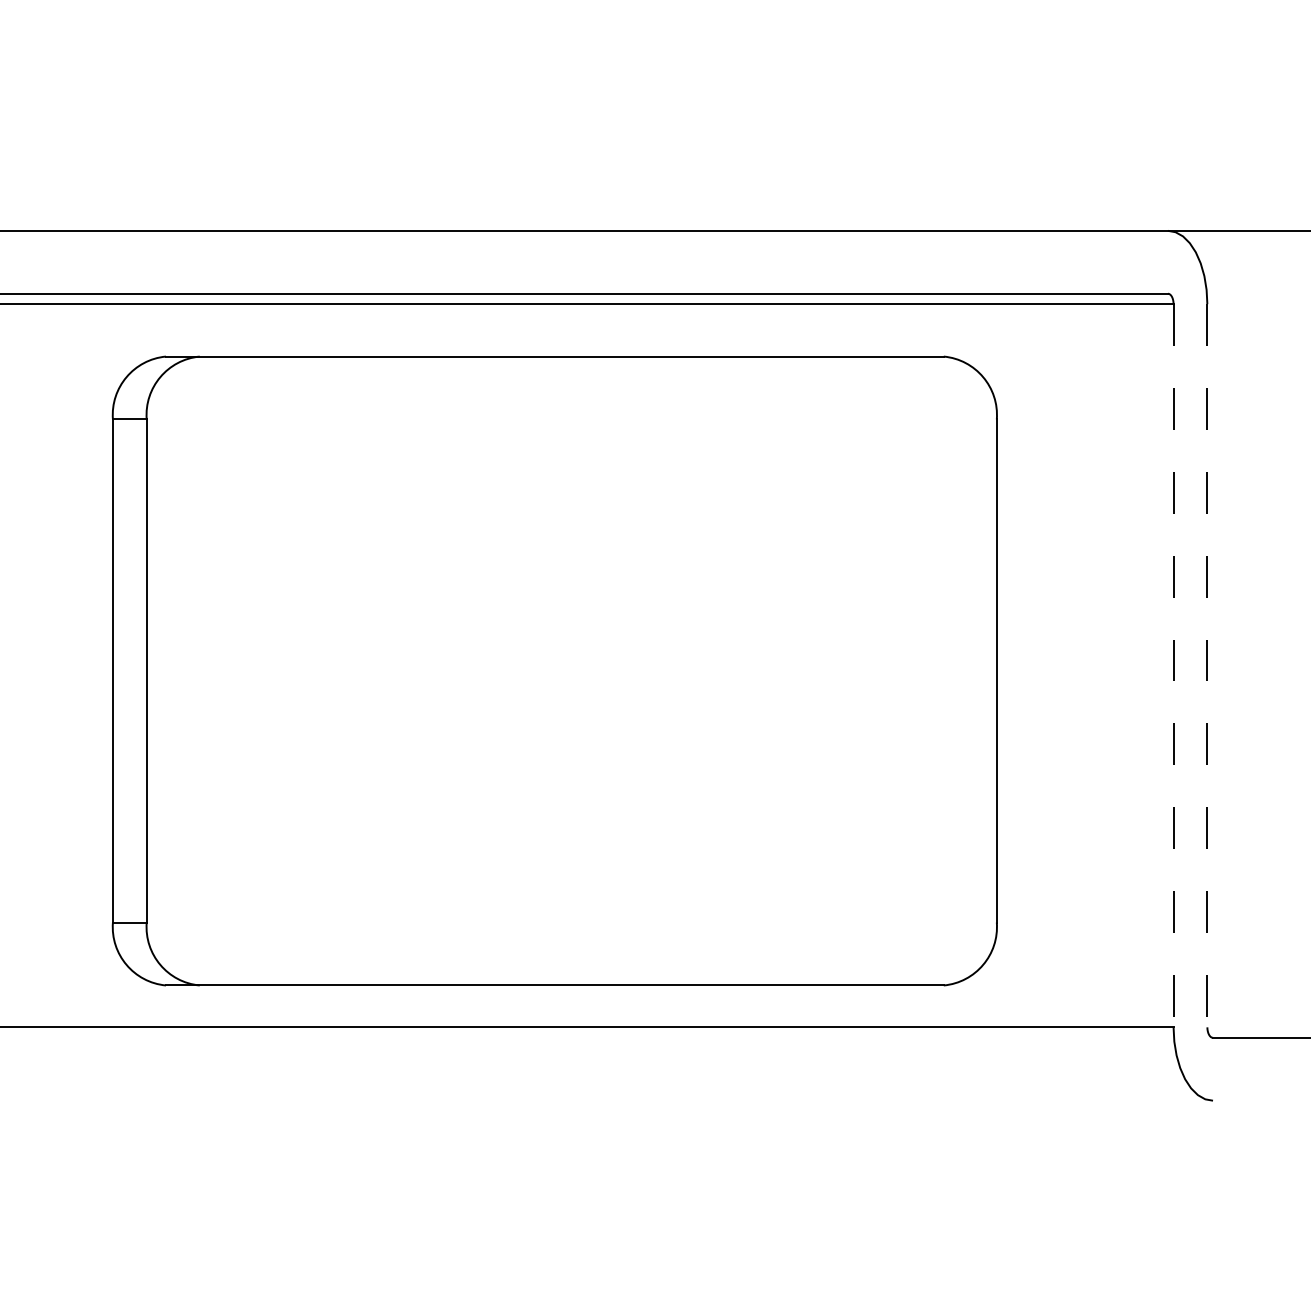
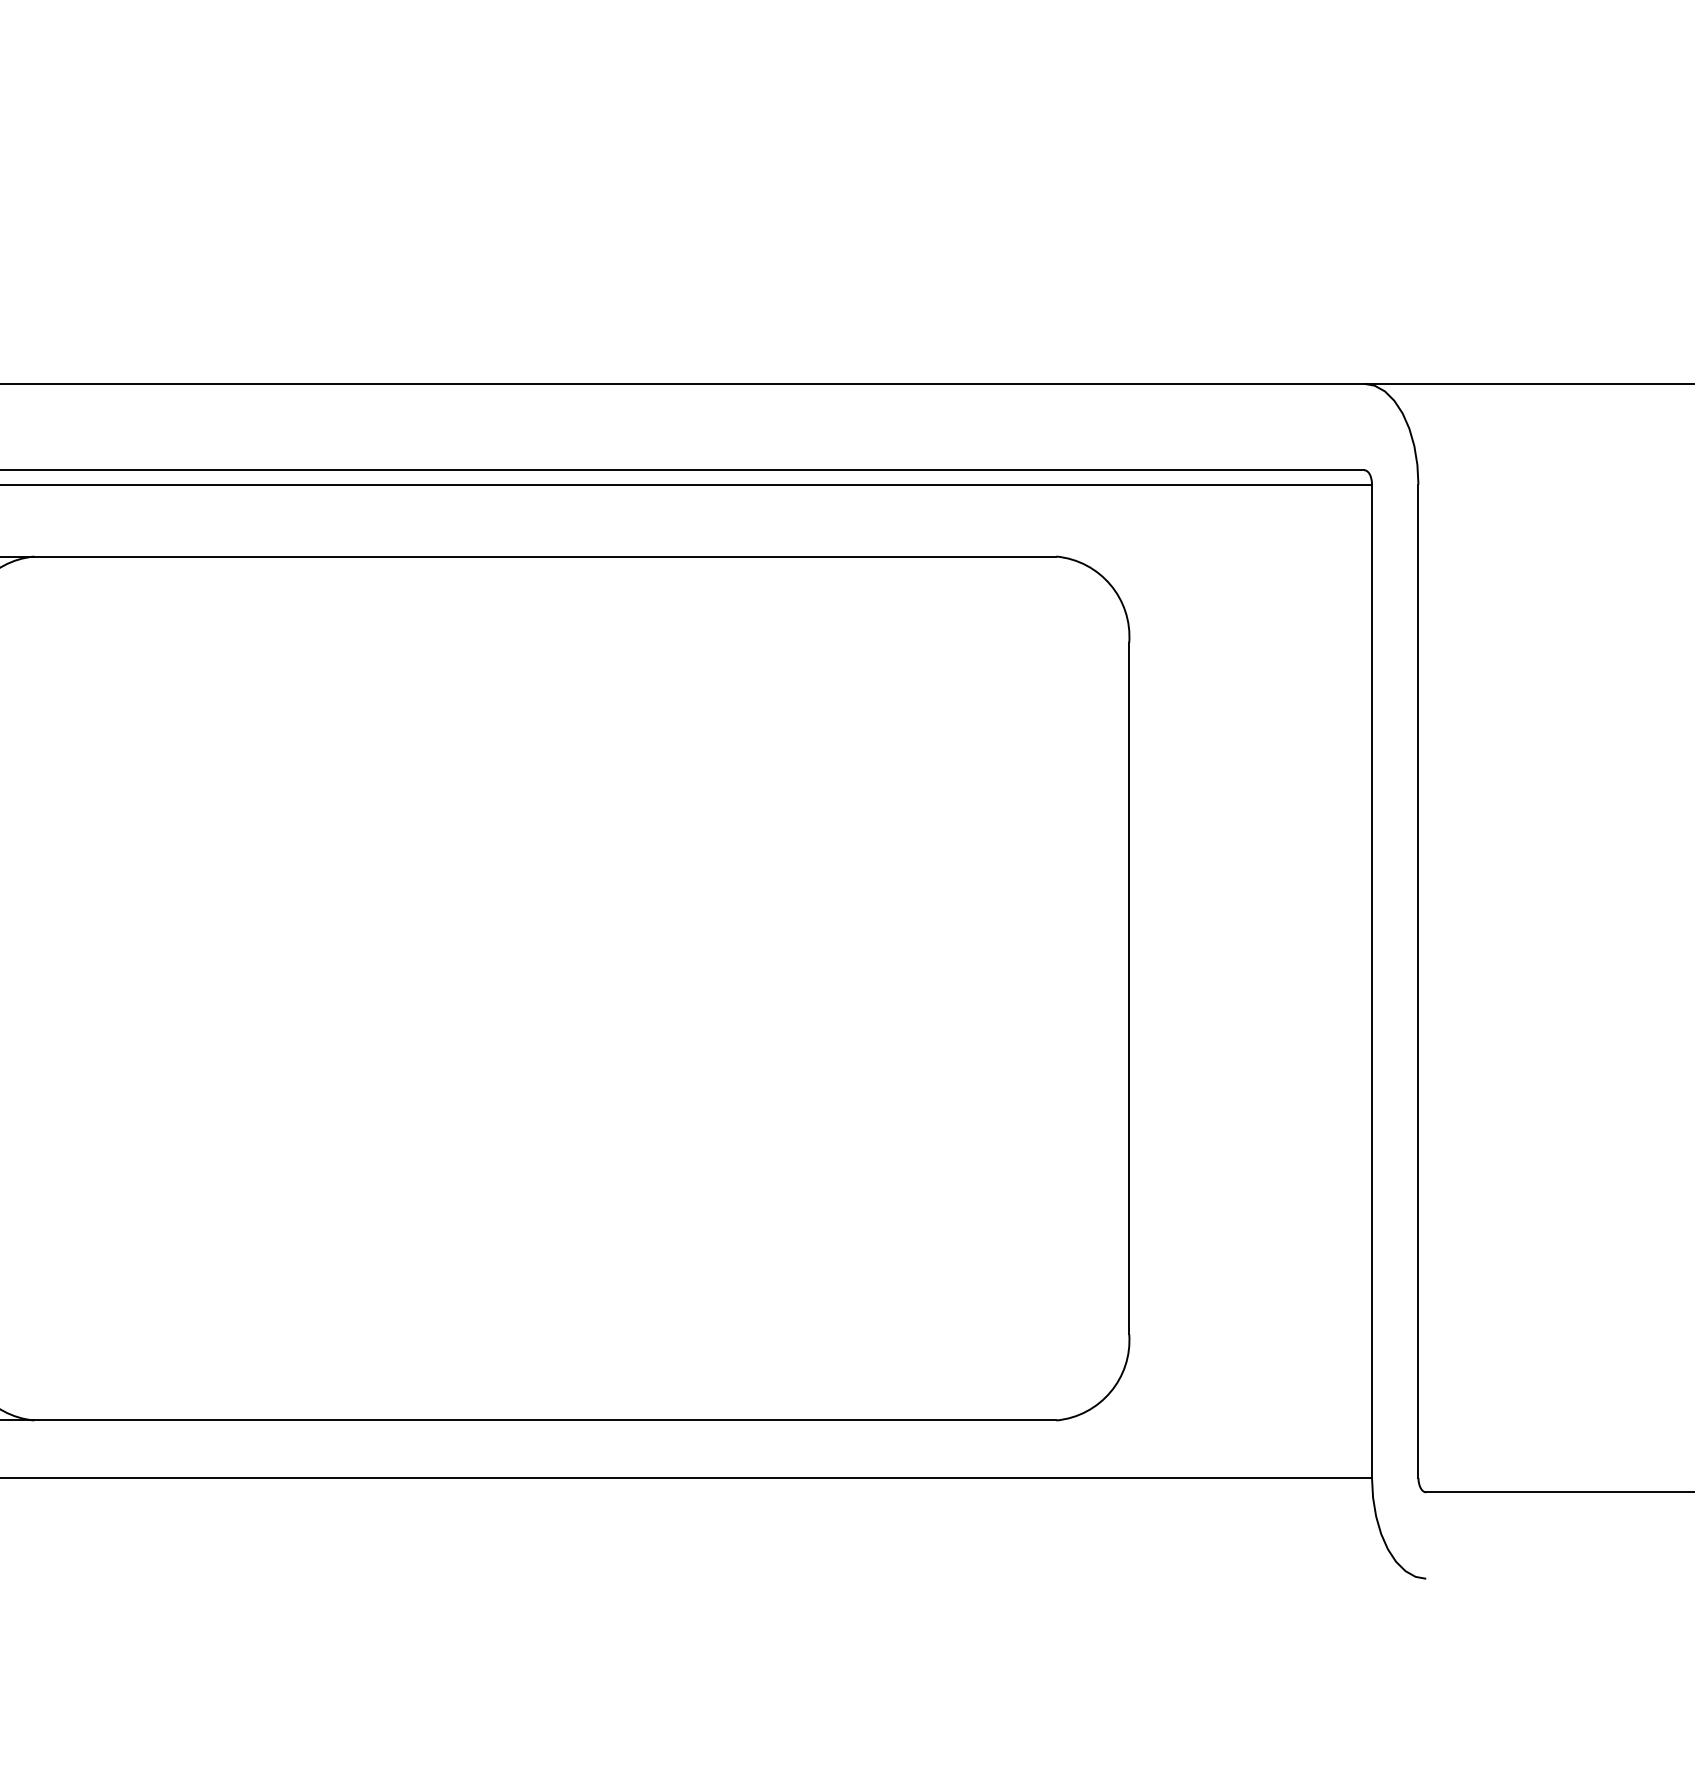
line: (1173, 665) -> (1371, 980), dashed -> solid
line: (1207, 665) -> (1418, 980), dashed -> solid

